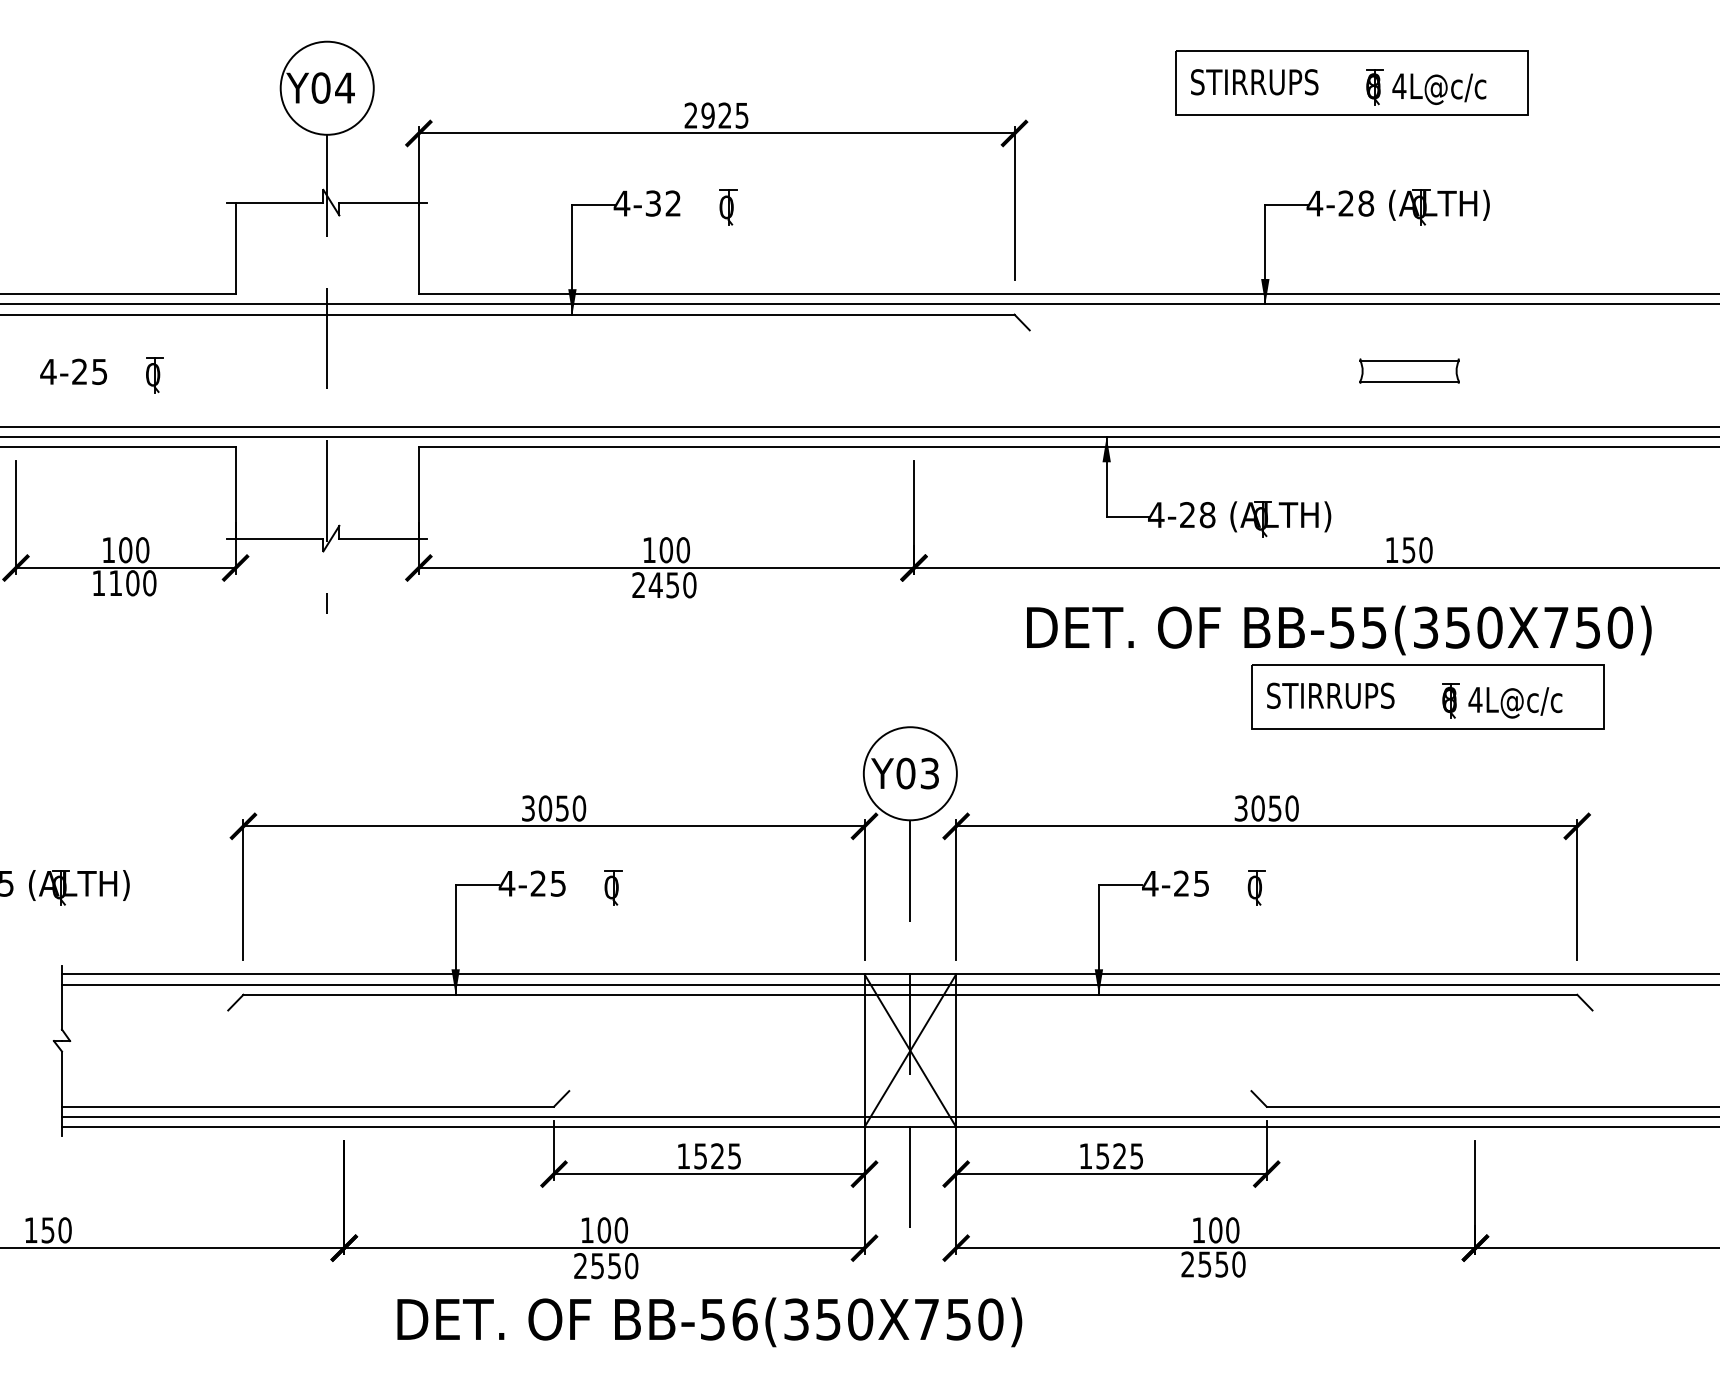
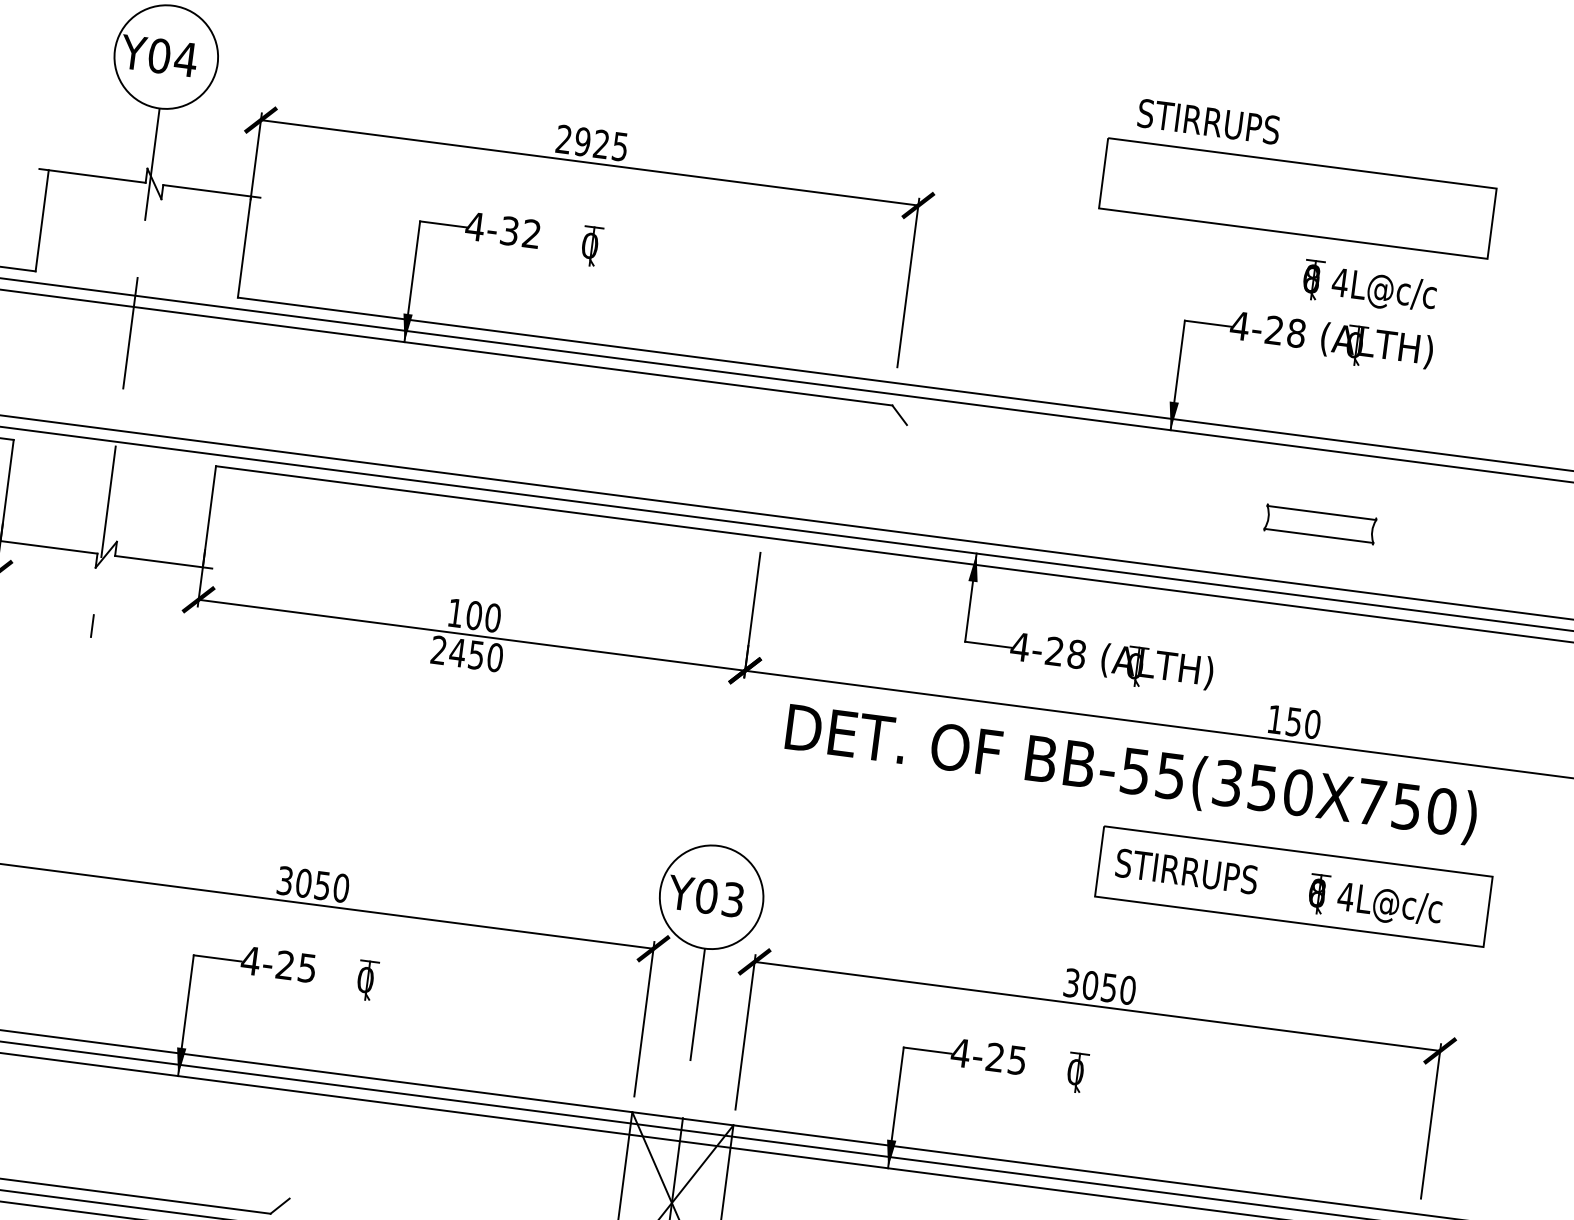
text: (1254, 82) -> (1208, 122), moved
part: (1426, 87) -> (1370, 287), moved
text: (1339, 630) -> (1131, 774), moved

